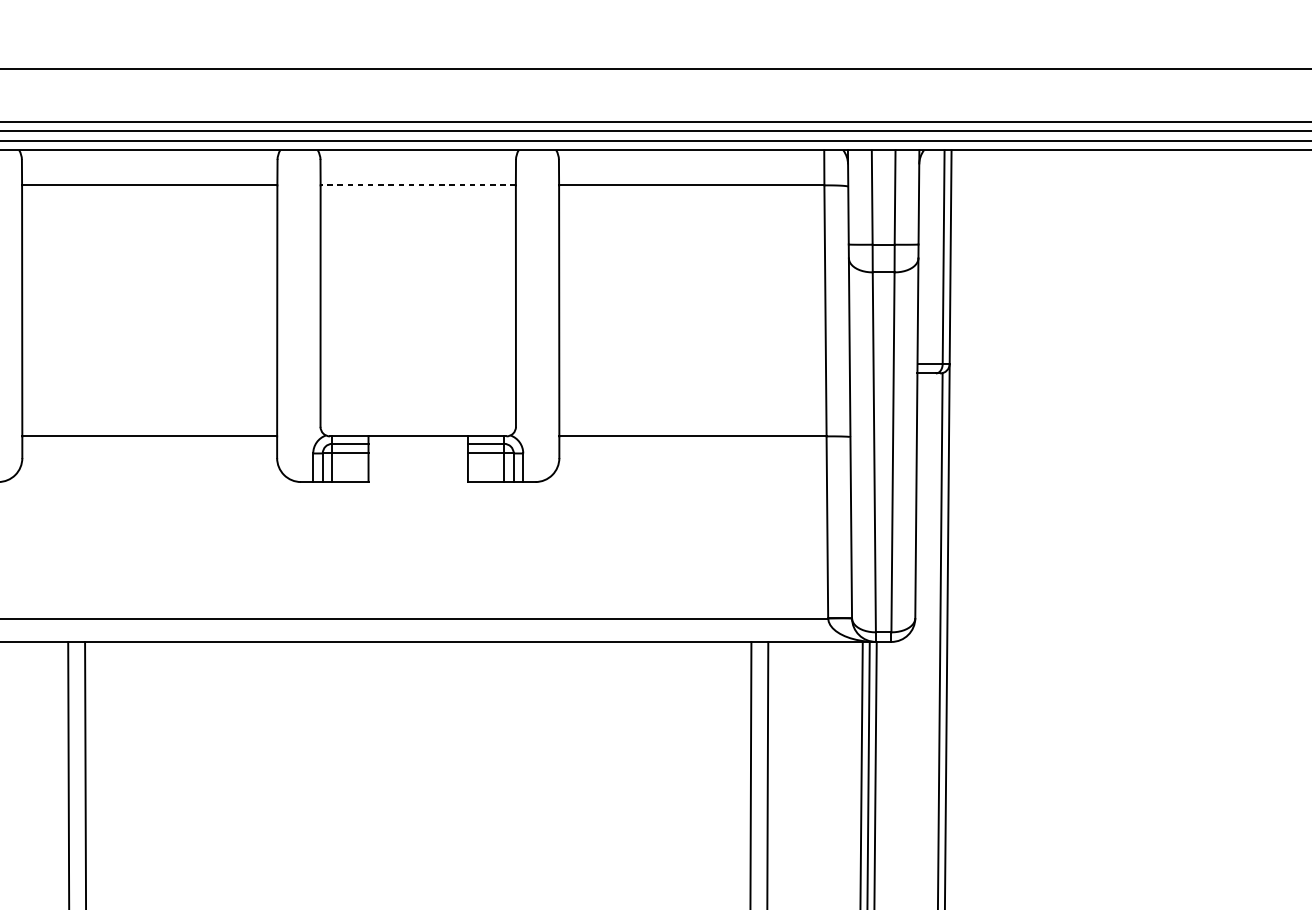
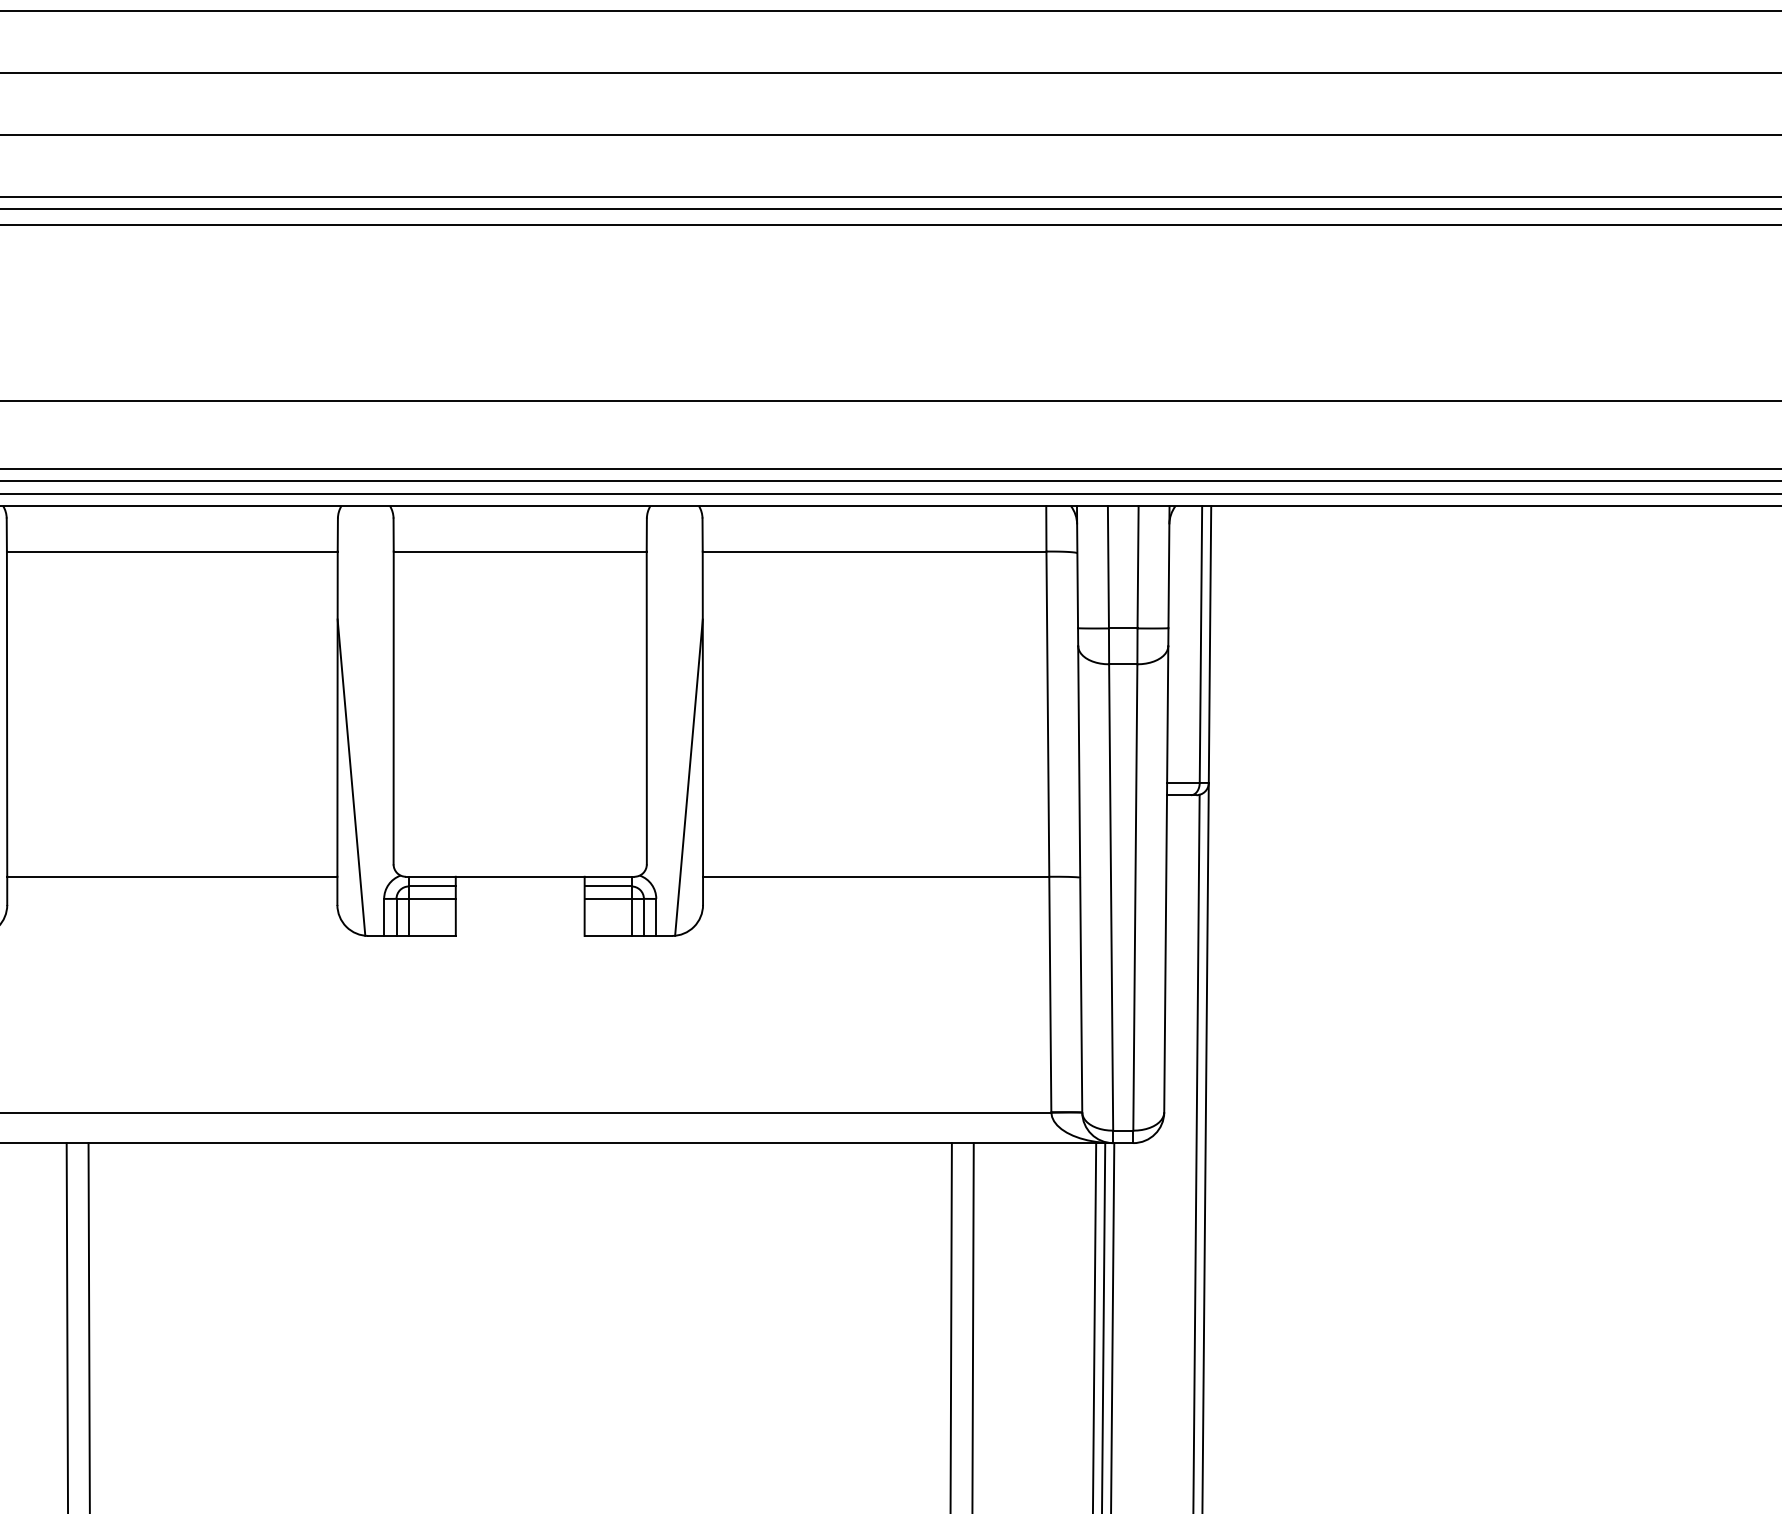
line: (417, 185) -> (519, 551), dashed -> solid
line: (288, 359) -> (351, 777), added
line: (548, 359) -> (688, 777), added

